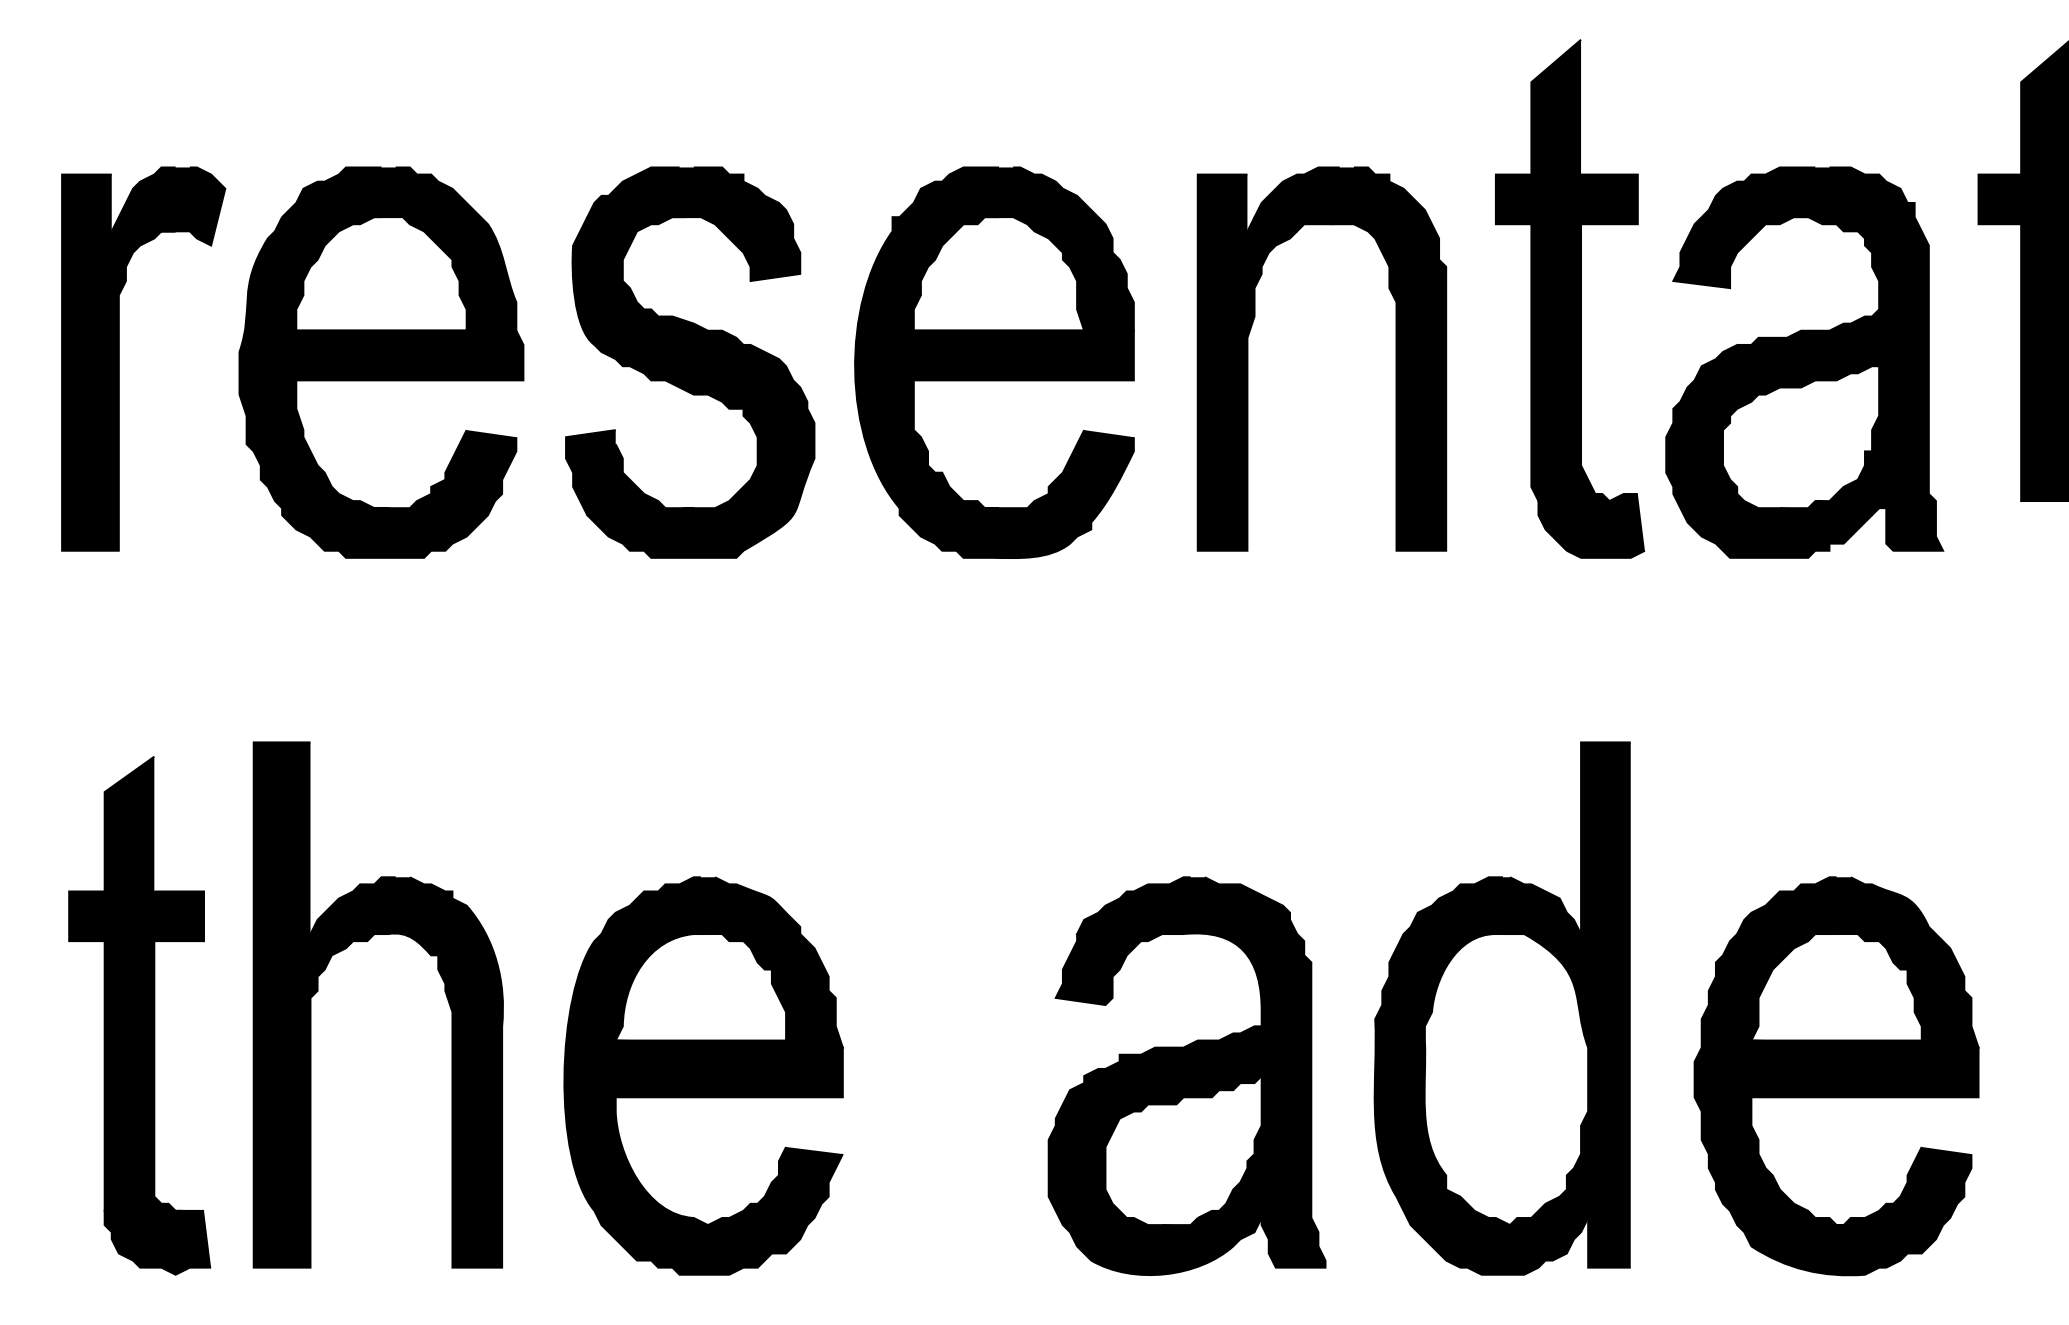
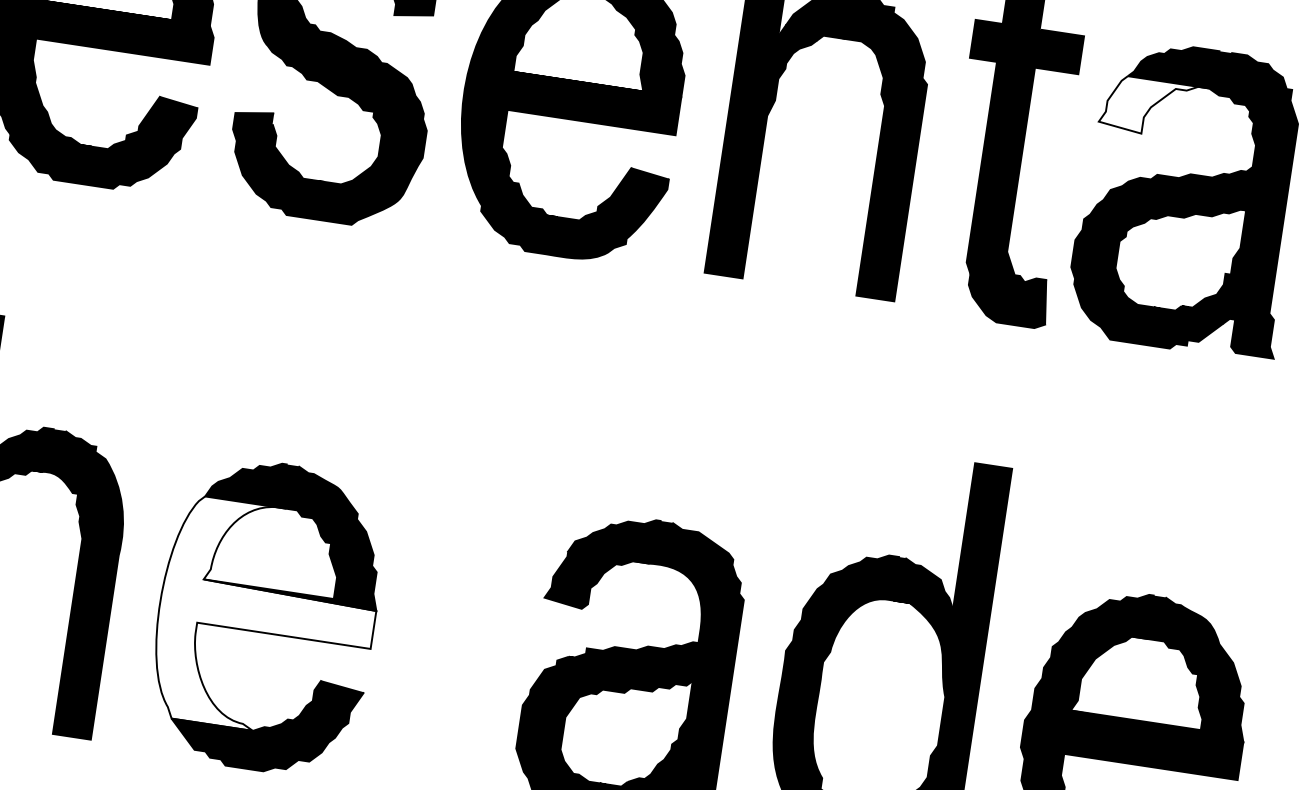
fill: (1740, 252) -> (1153, 107), removed
fill: (703, 1079) -> (266, 619), removed

